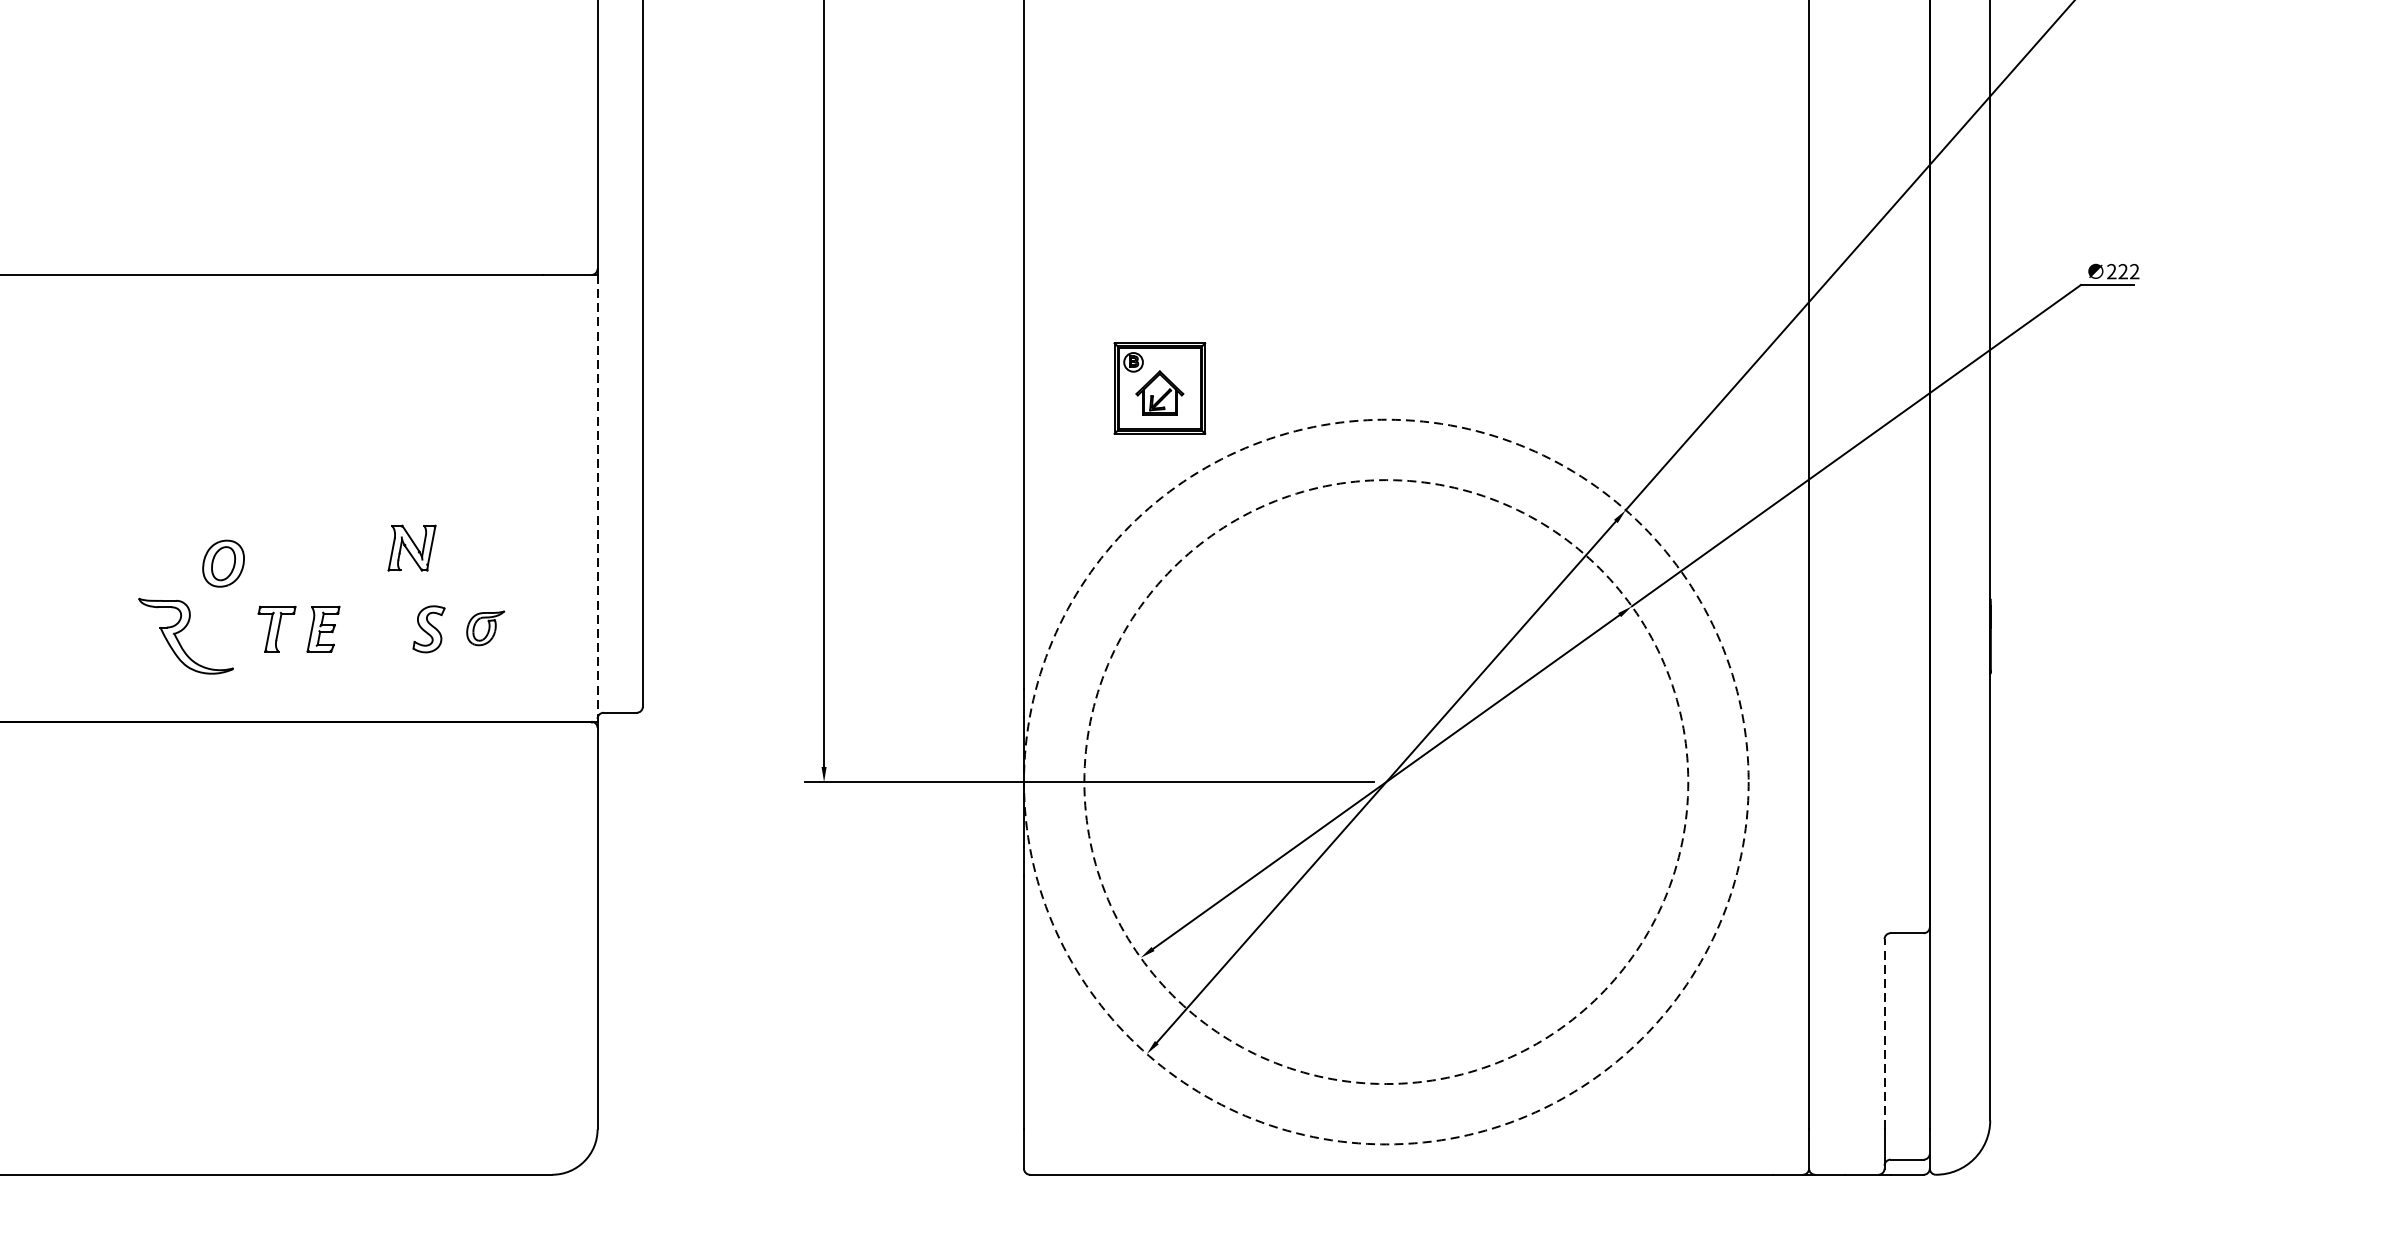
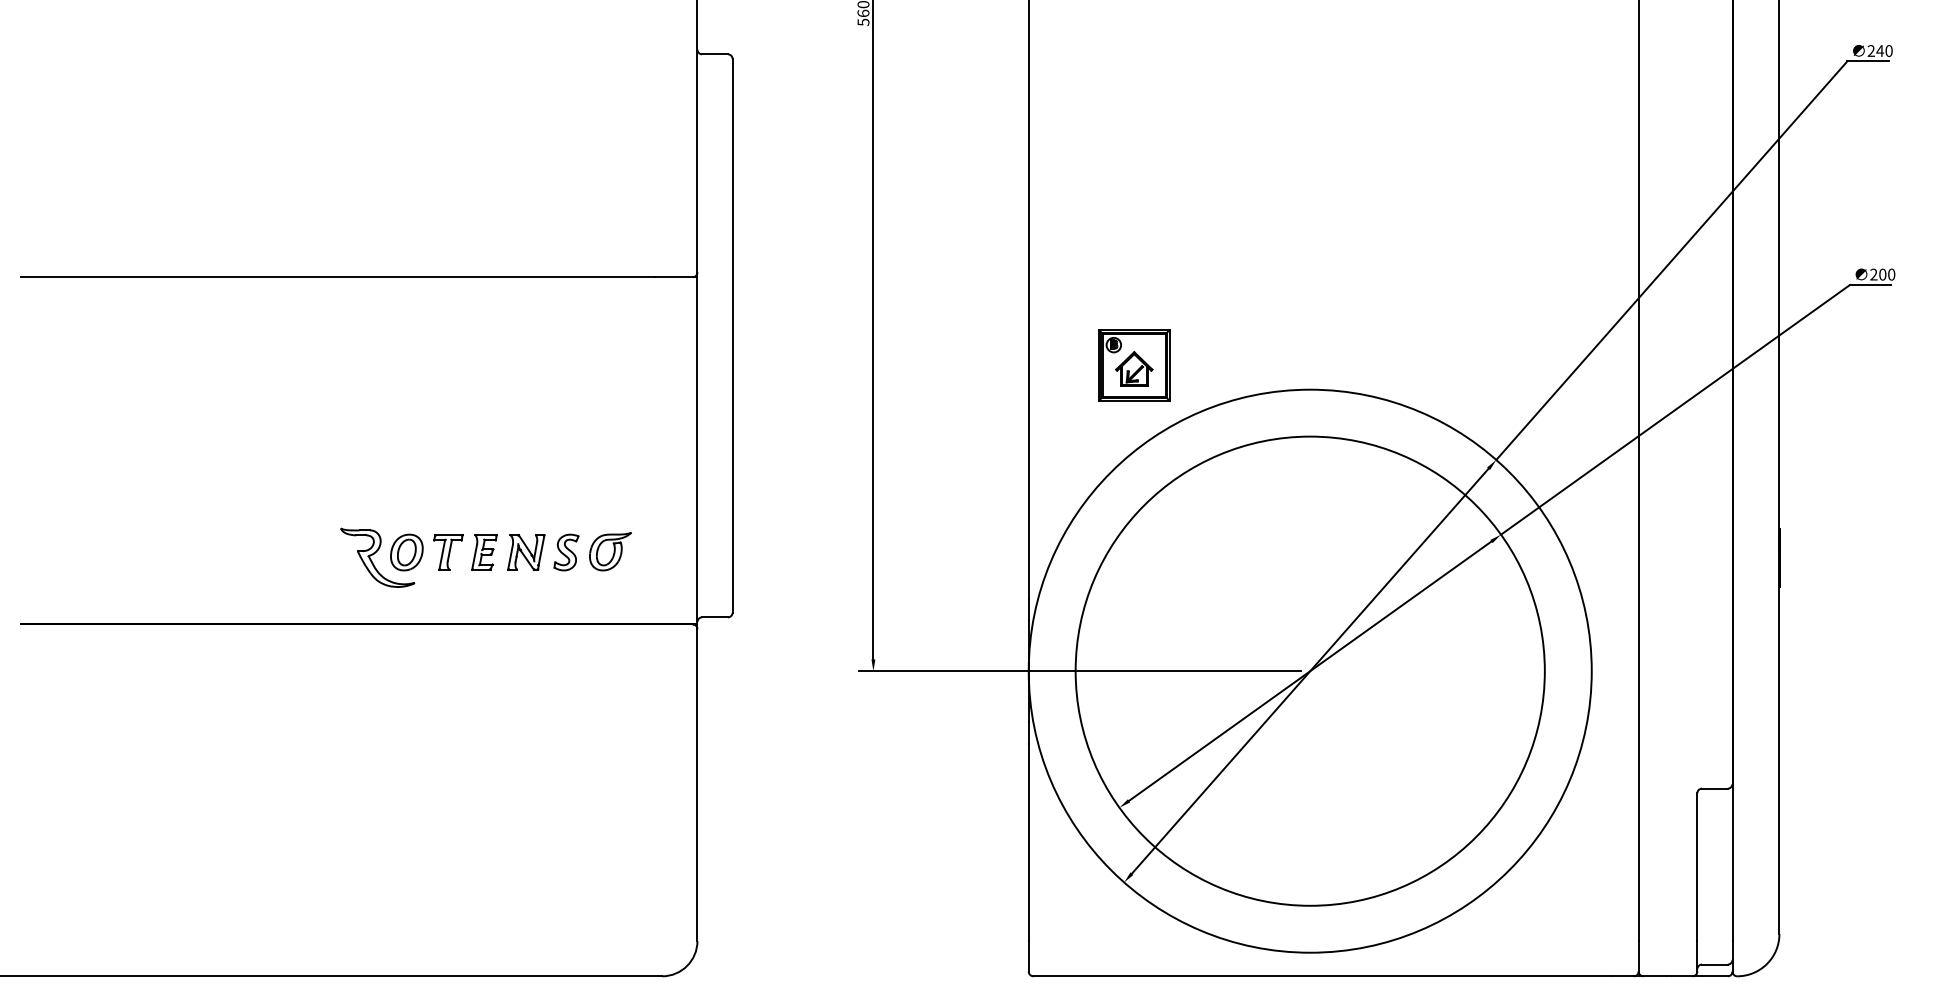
text: (2129, 271) -> (1887, 274), 222 -> 200
line: (597, 497) -> (697, 450), dashed -> solid
part: (412, 548) -> (526, 552), moved
part: (223, 563) -> (406, 552), moved
part: (485, 627) -> (610, 551), size x1.43
circle: (1385, 781) -> (1309, 670), dashed -> solid
circle: (1385, 781) -> (1309, 670), dashed -> solid
line: (1884, 1034) -> (1697, 867), dashed -> solid

